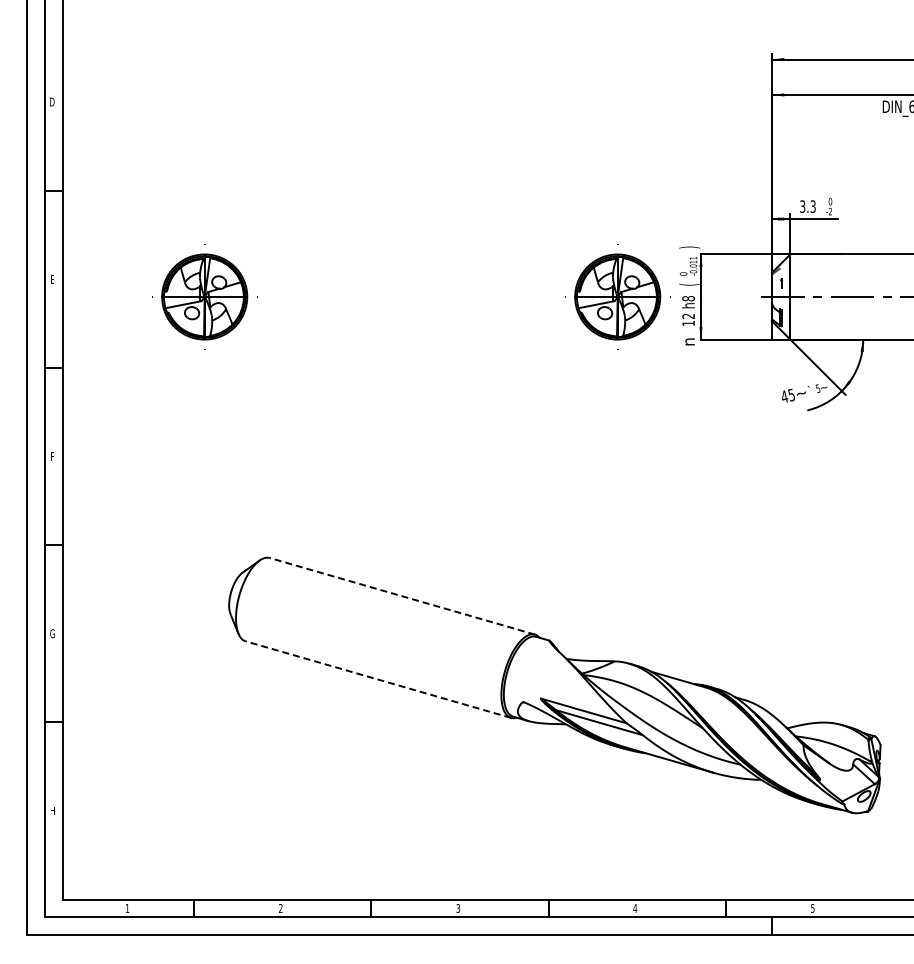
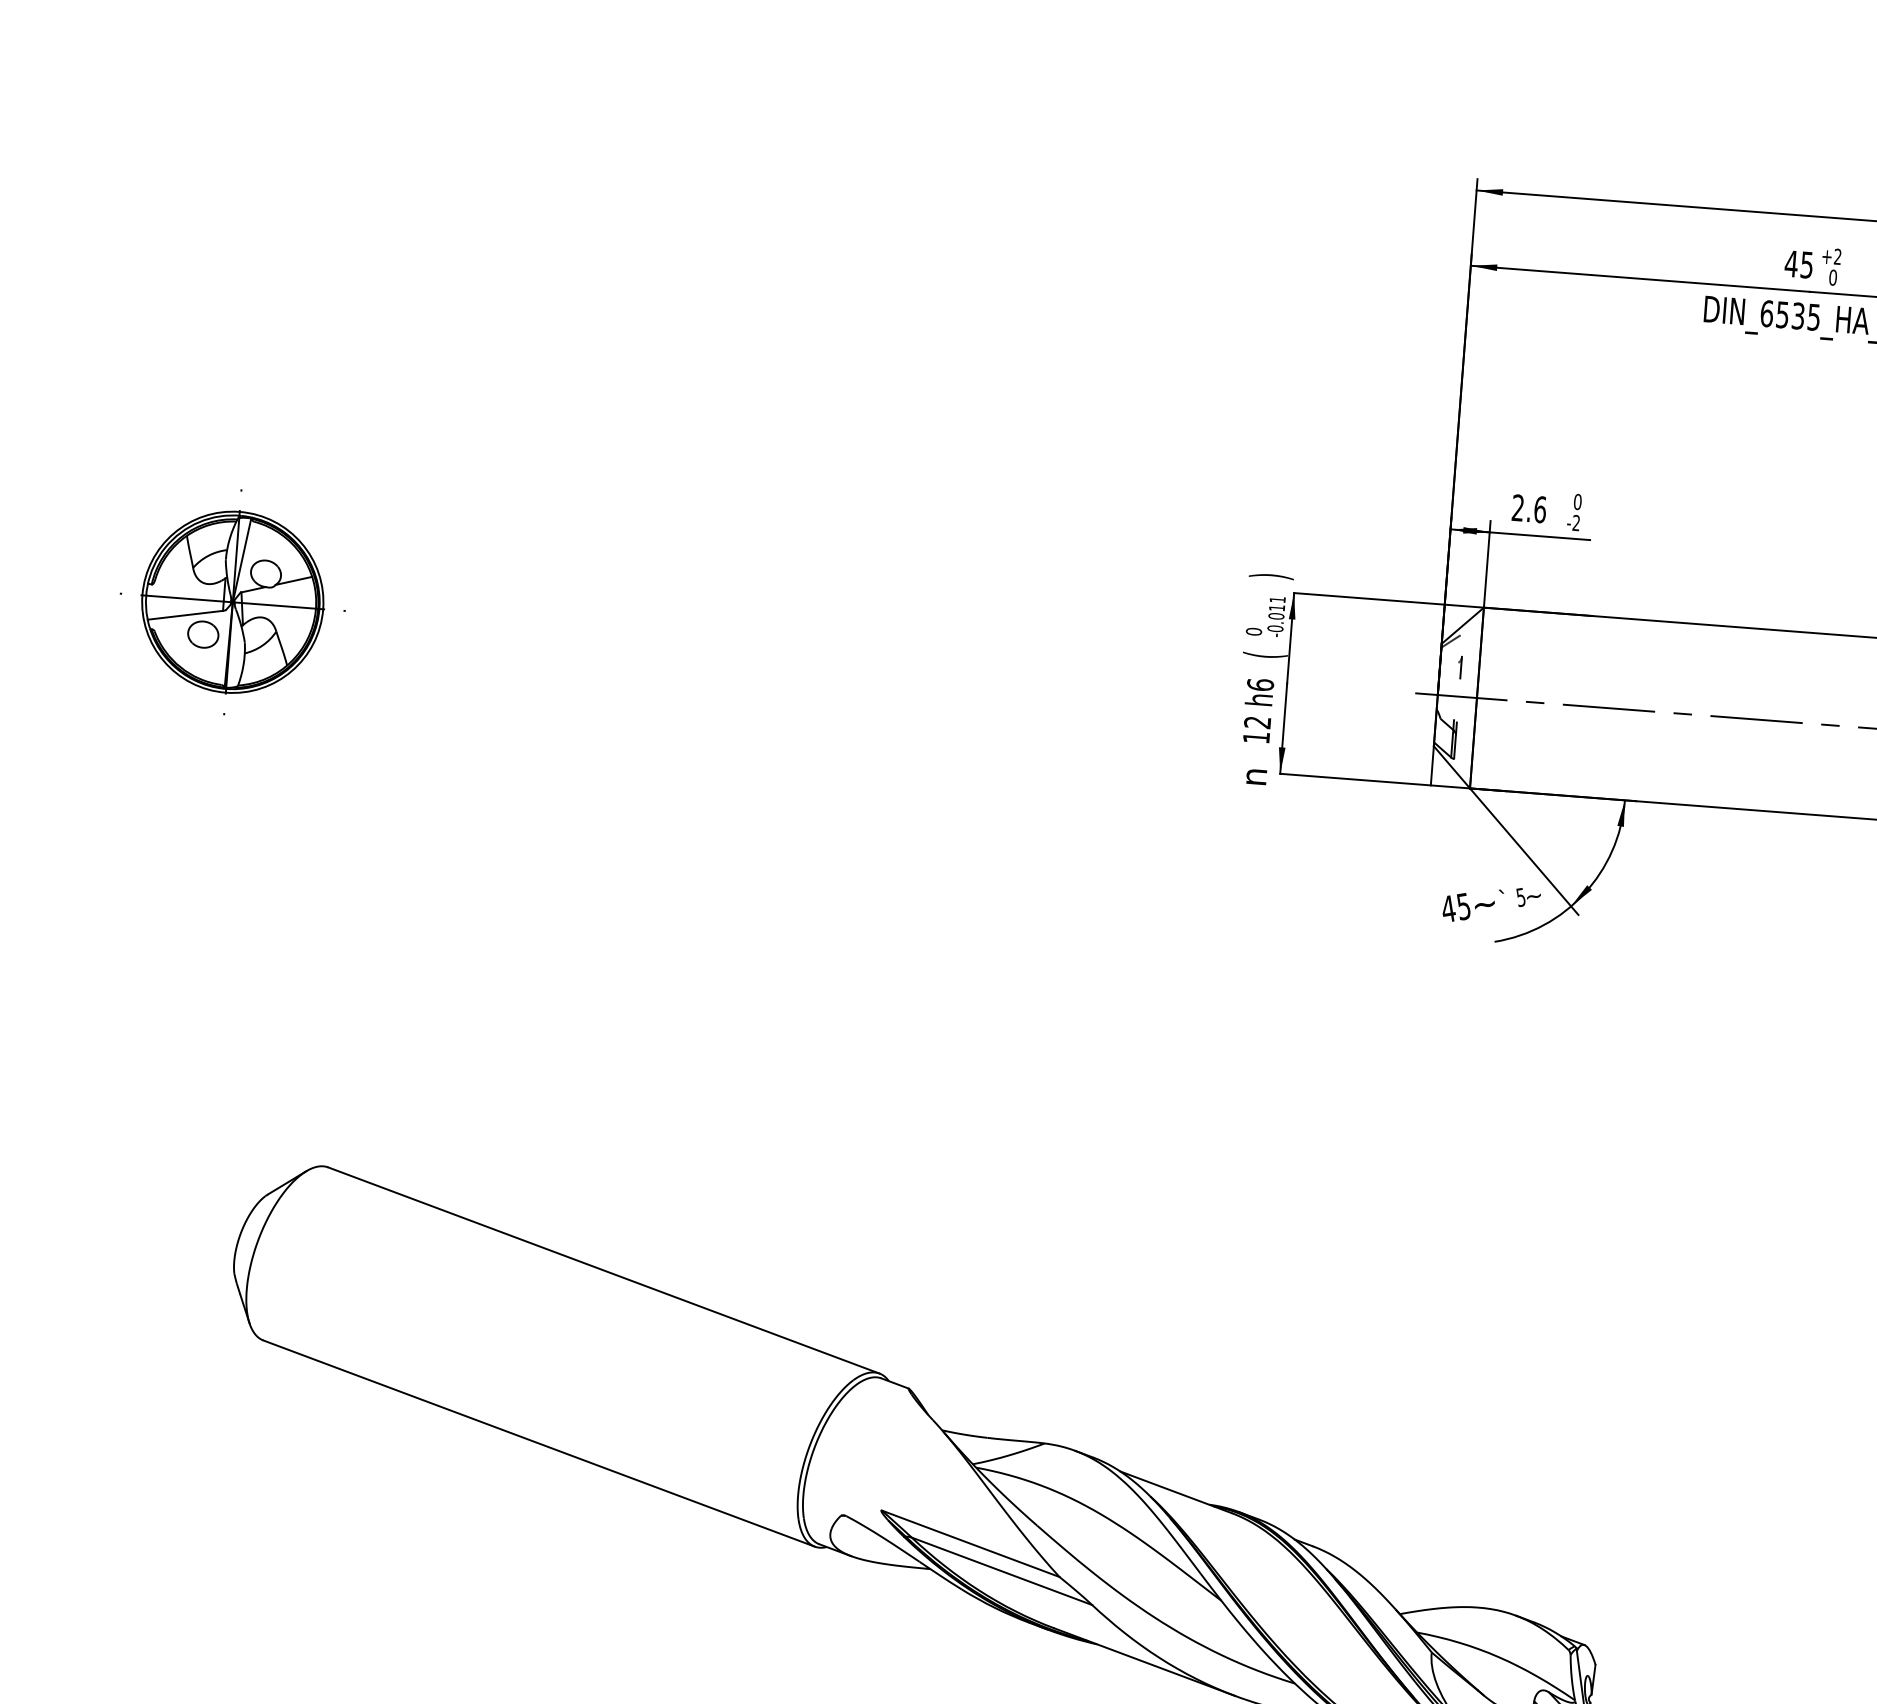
text: (807, 206) -> (1528, 508), 3.3 -> 2.6
part: (617, 296) -> (1109, 668), removed
text: (688, 298) -> (1260, 684), h8 -> h6
line: (401, 596) -> (601, 1270), dashed -> solid
line: (377, 679) -> (537, 1443), dashed -> solid

